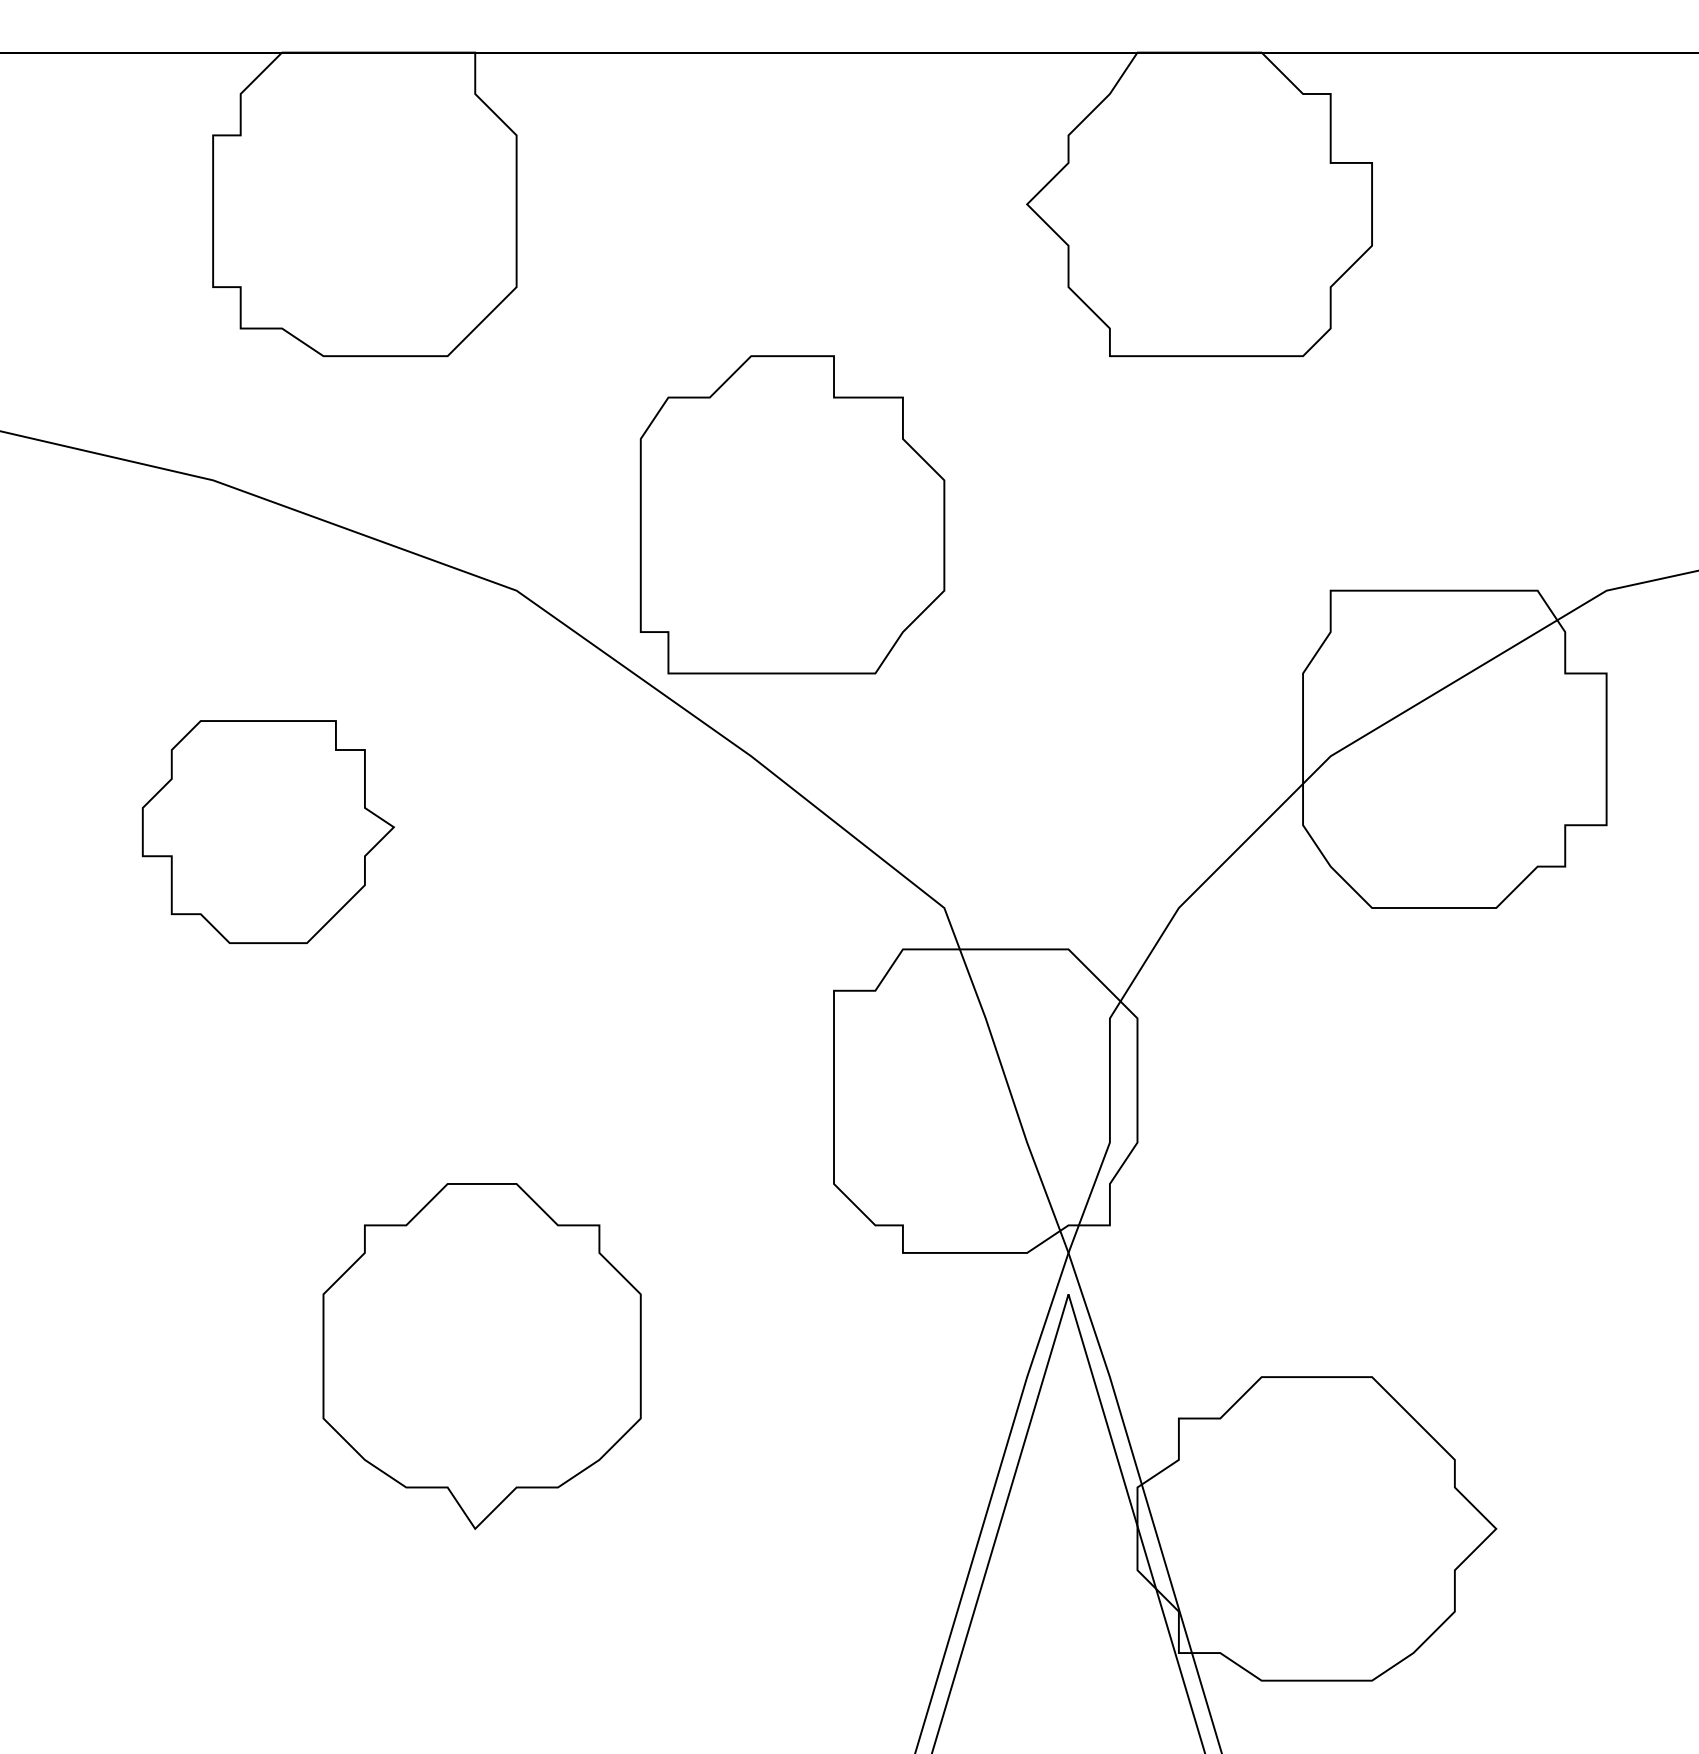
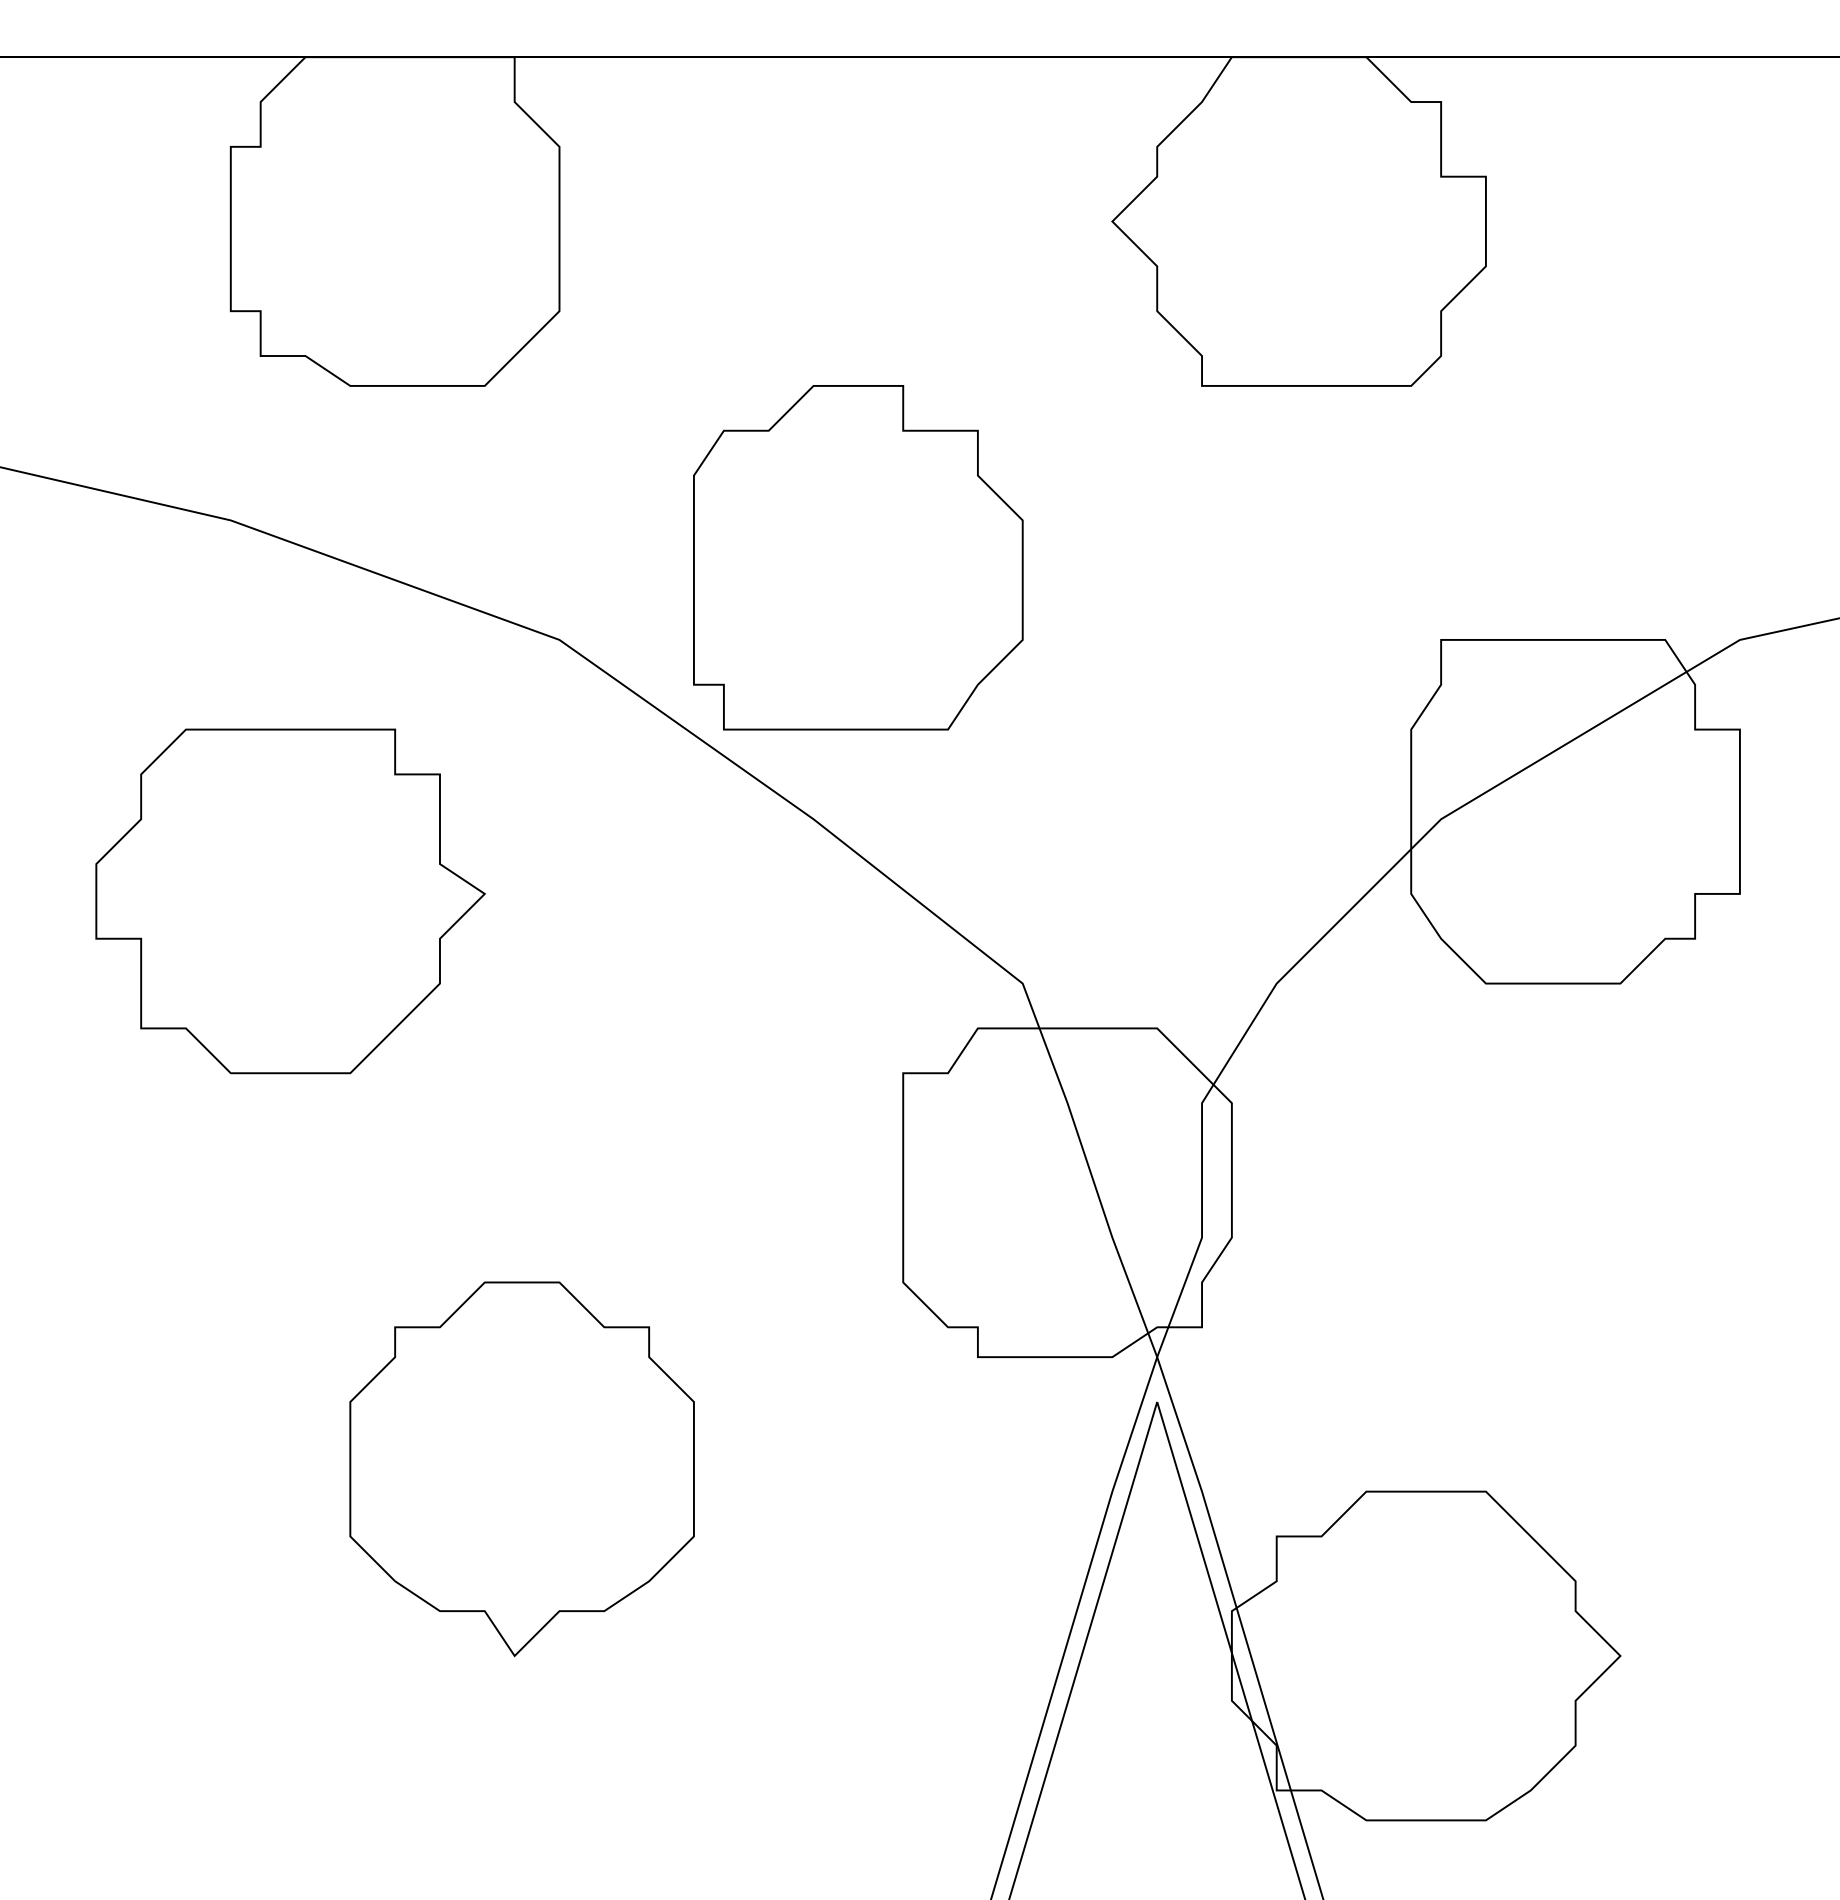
part: (268, 831) -> (290, 900), size x1.43

